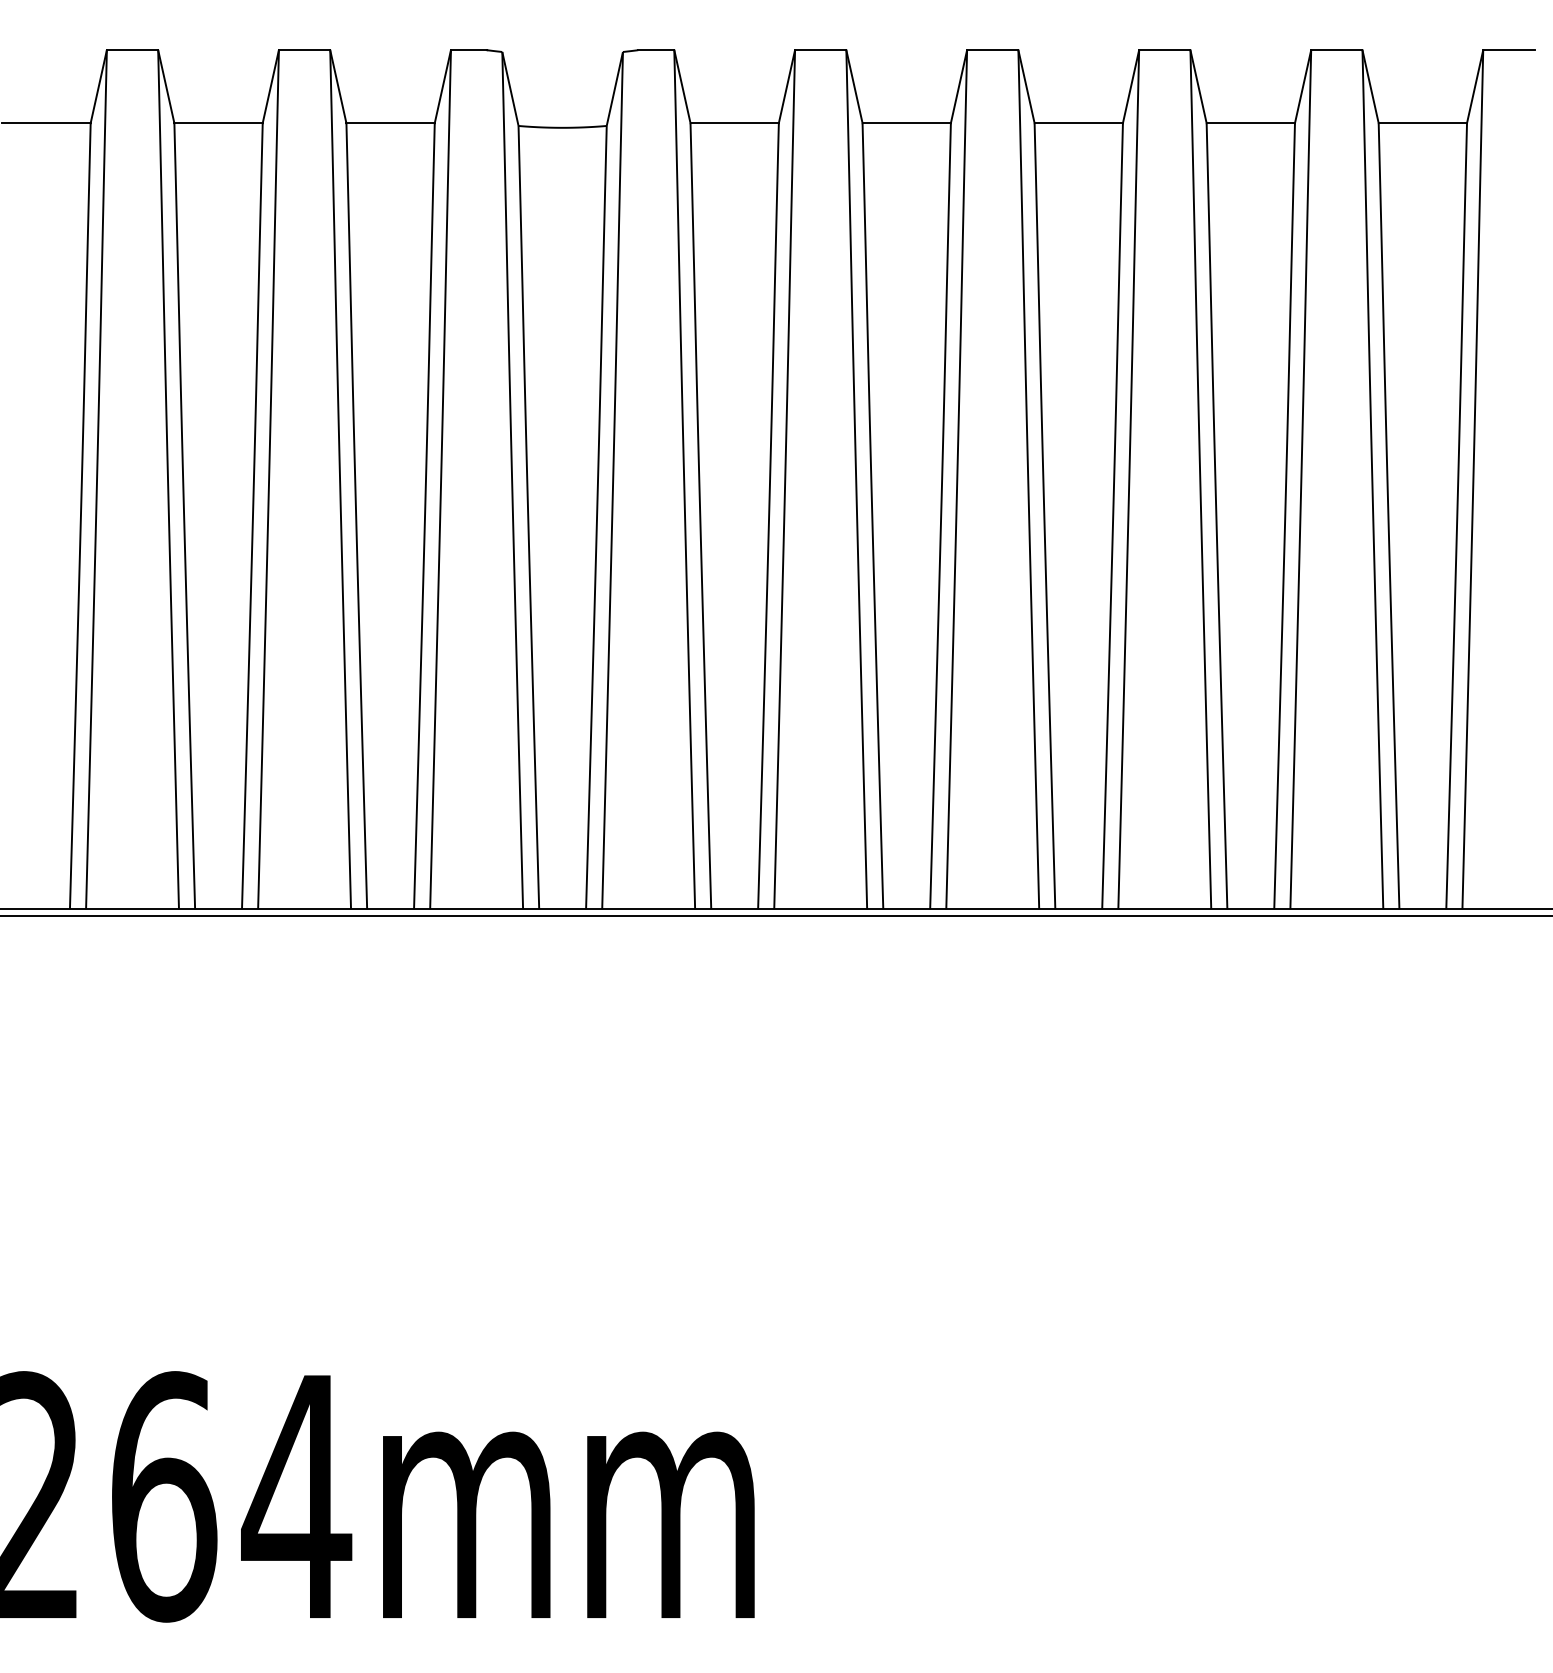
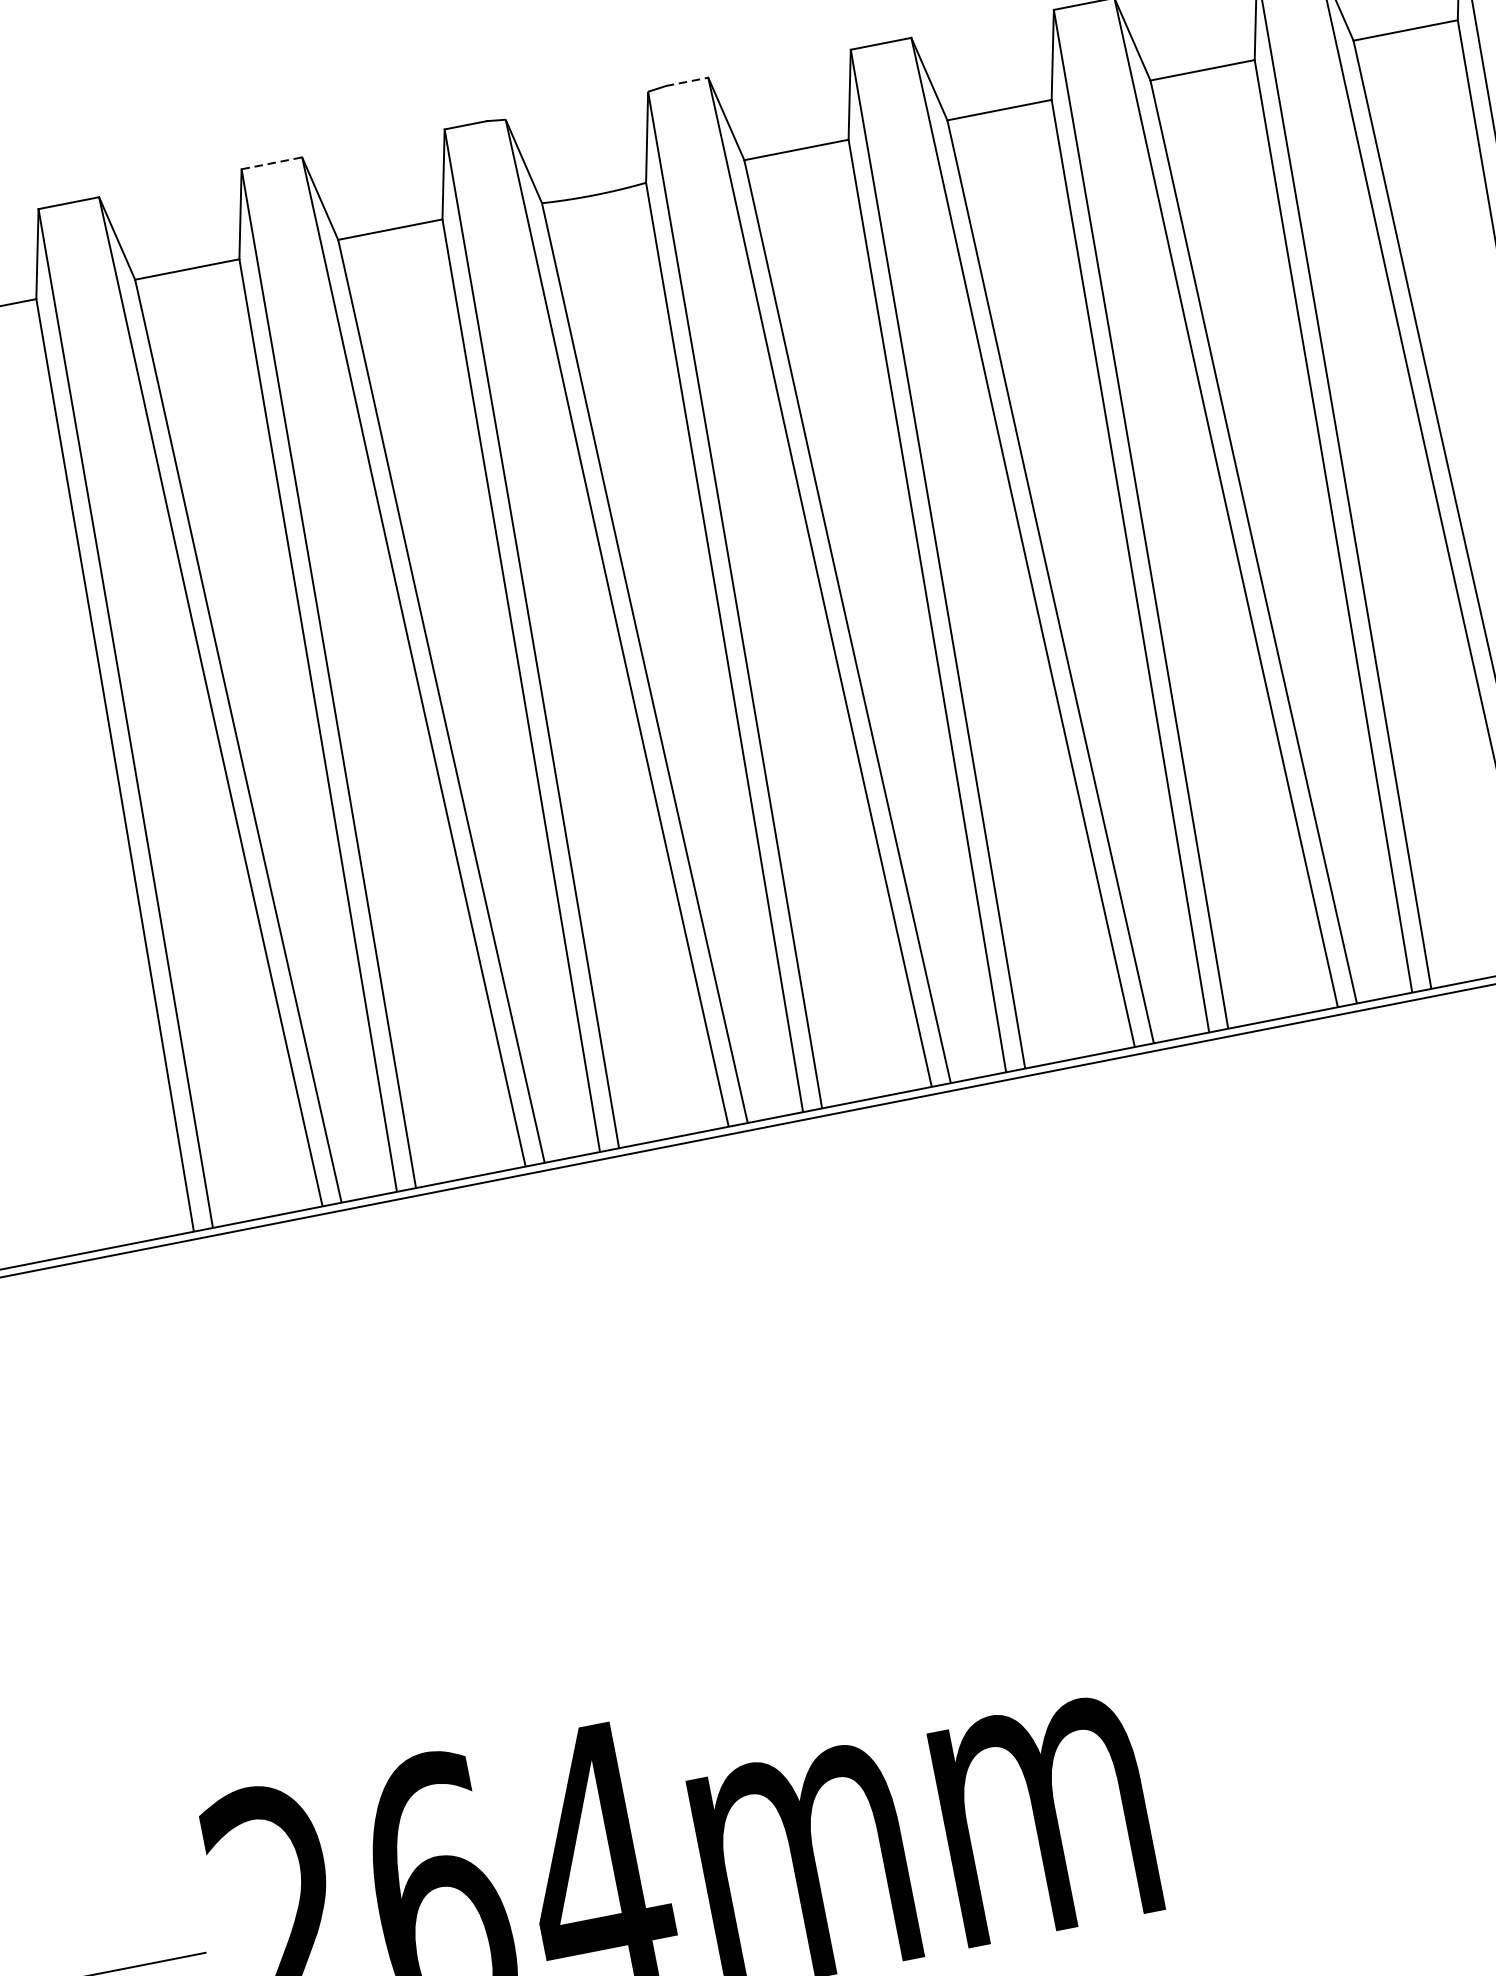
line: (304, 50) -> (271, 163), solid -> dashed
line: (656, 50) -> (687, 82), solid -> dashed

